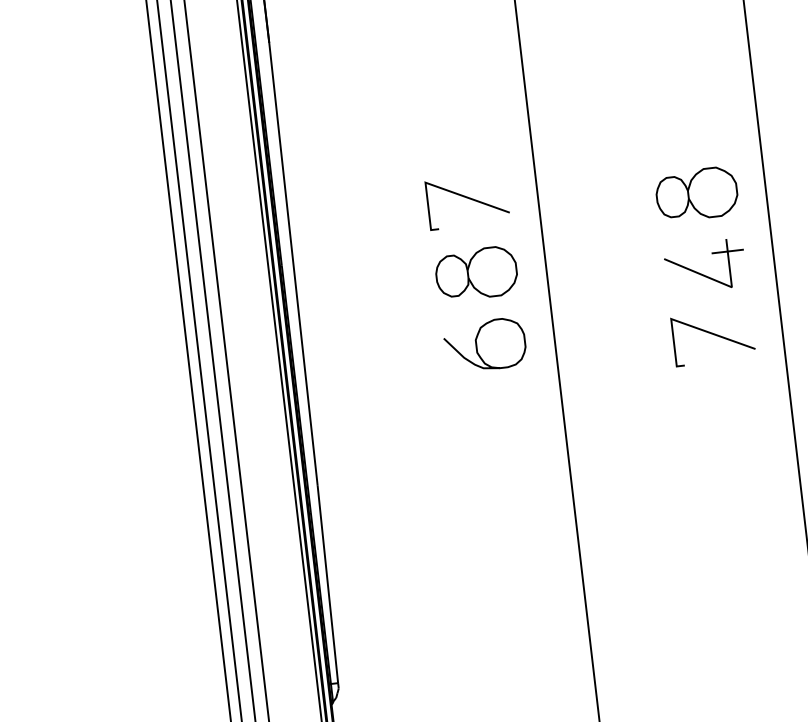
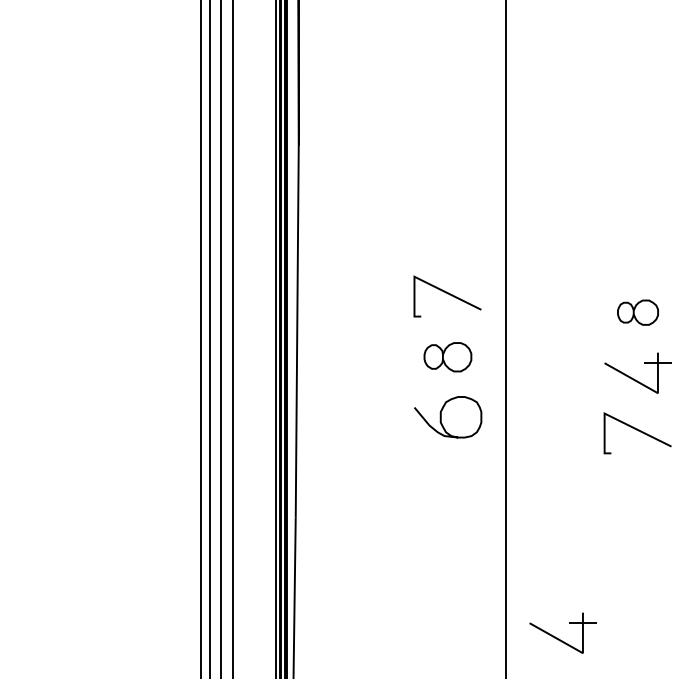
part: (696, 194) -> (637, 312), size x0.6
part: (476, 274) -> (447, 357), size x0.7
part: (648, 593) -> (559, 638), added

